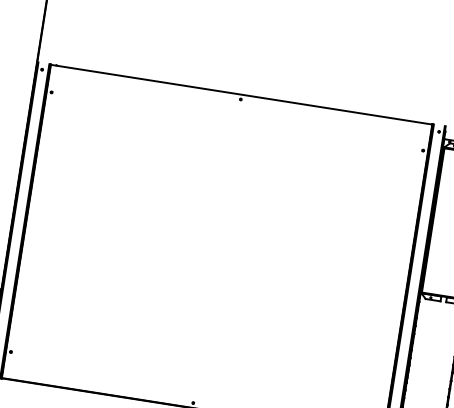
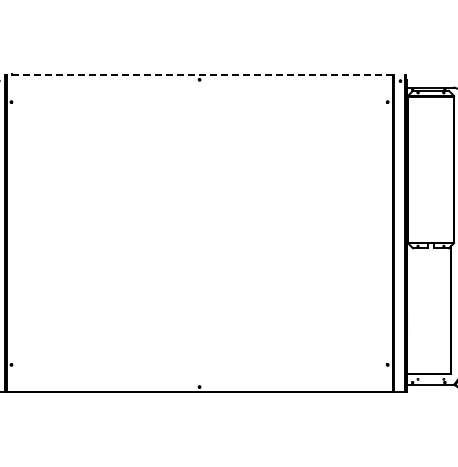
line: (241, 94) -> (199, 74), solid -> dashed

